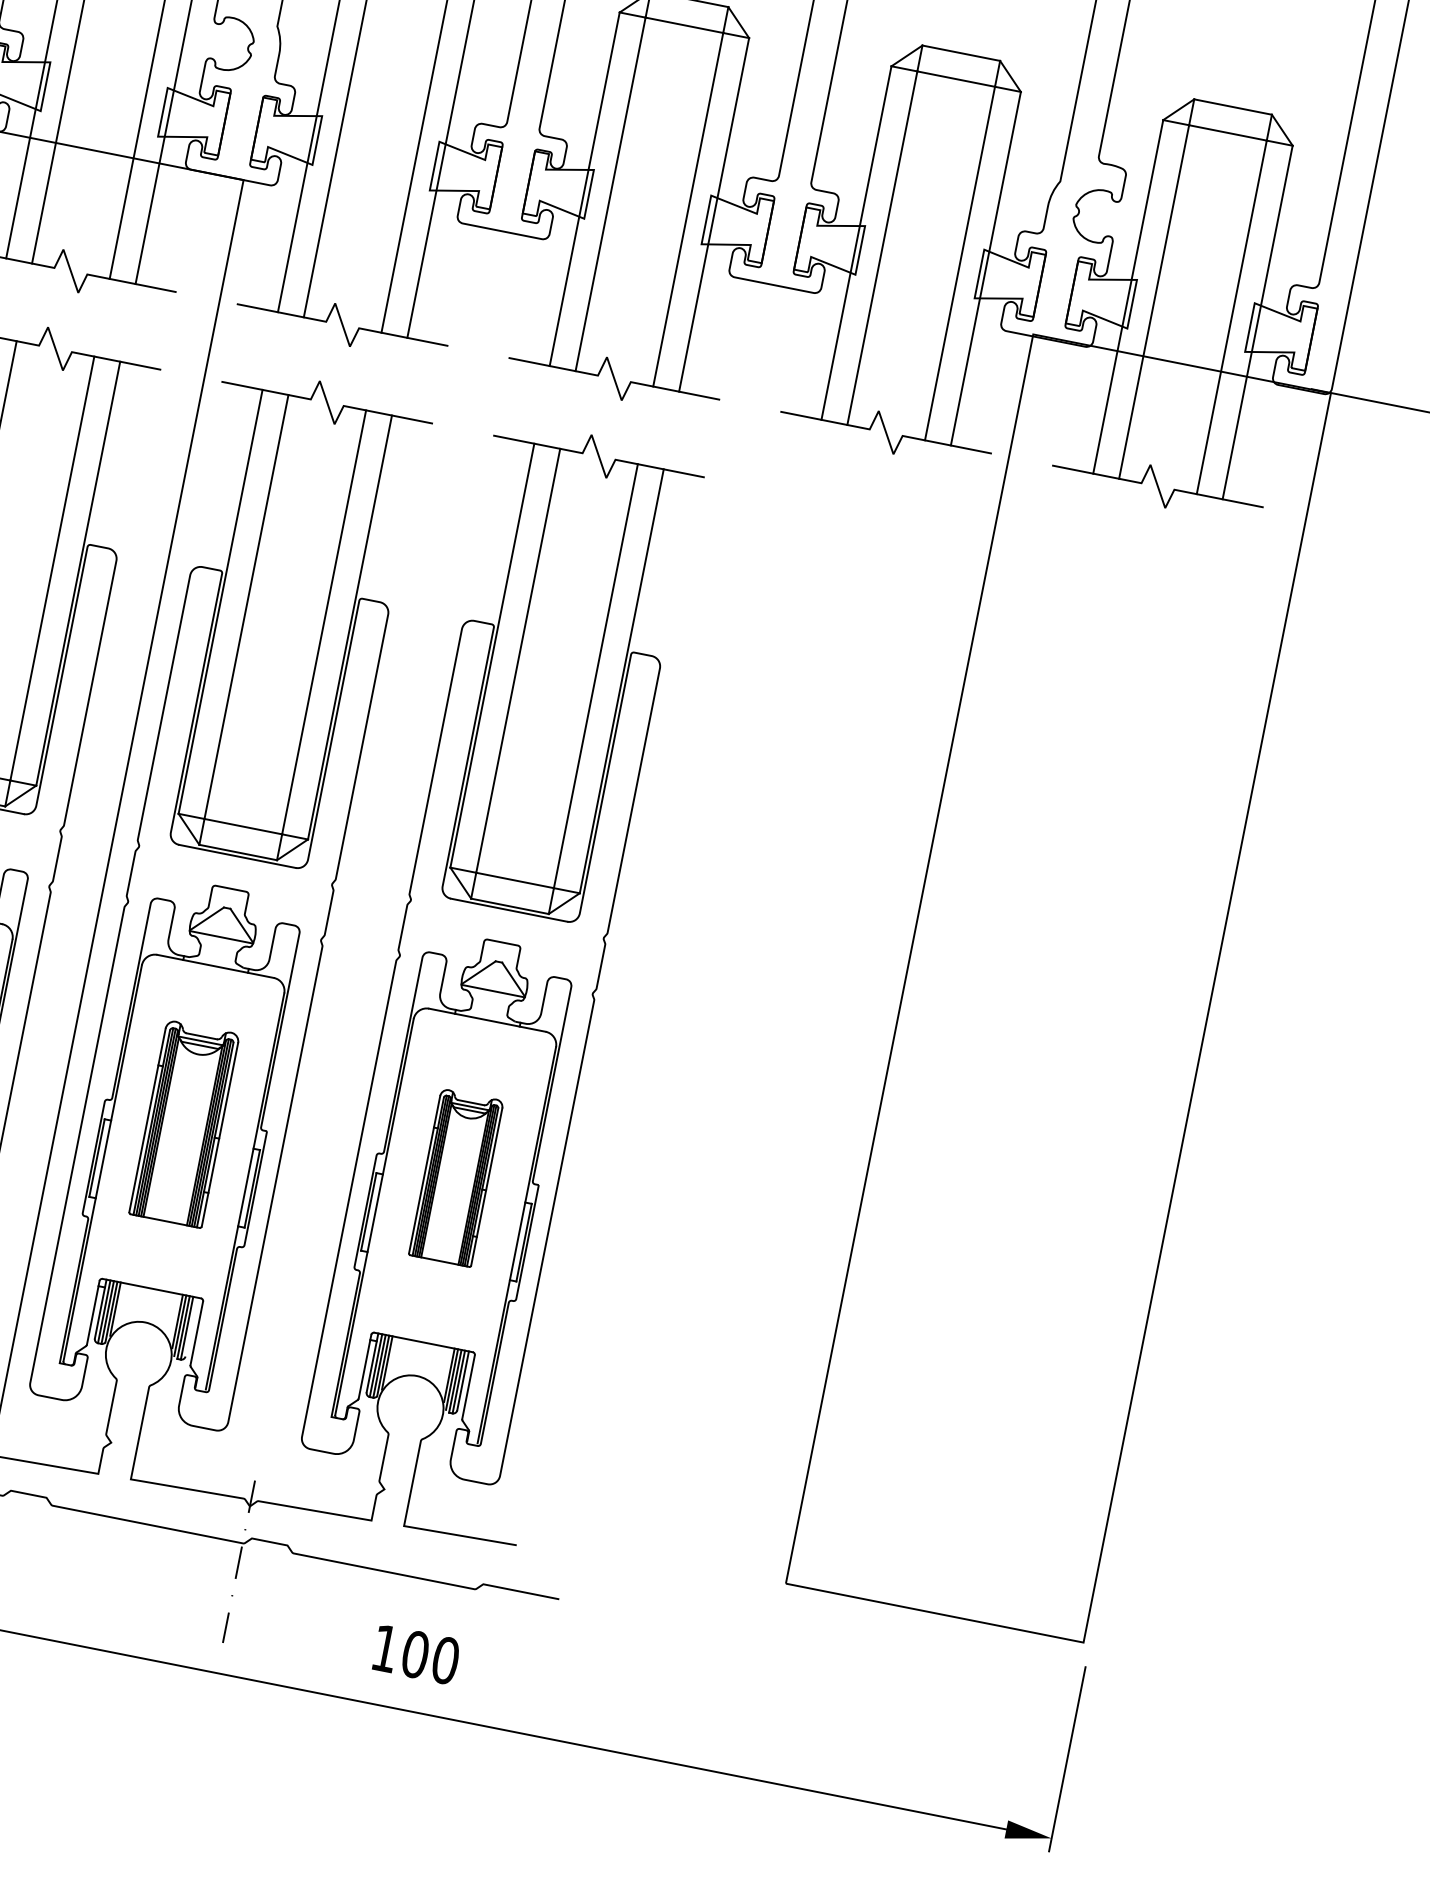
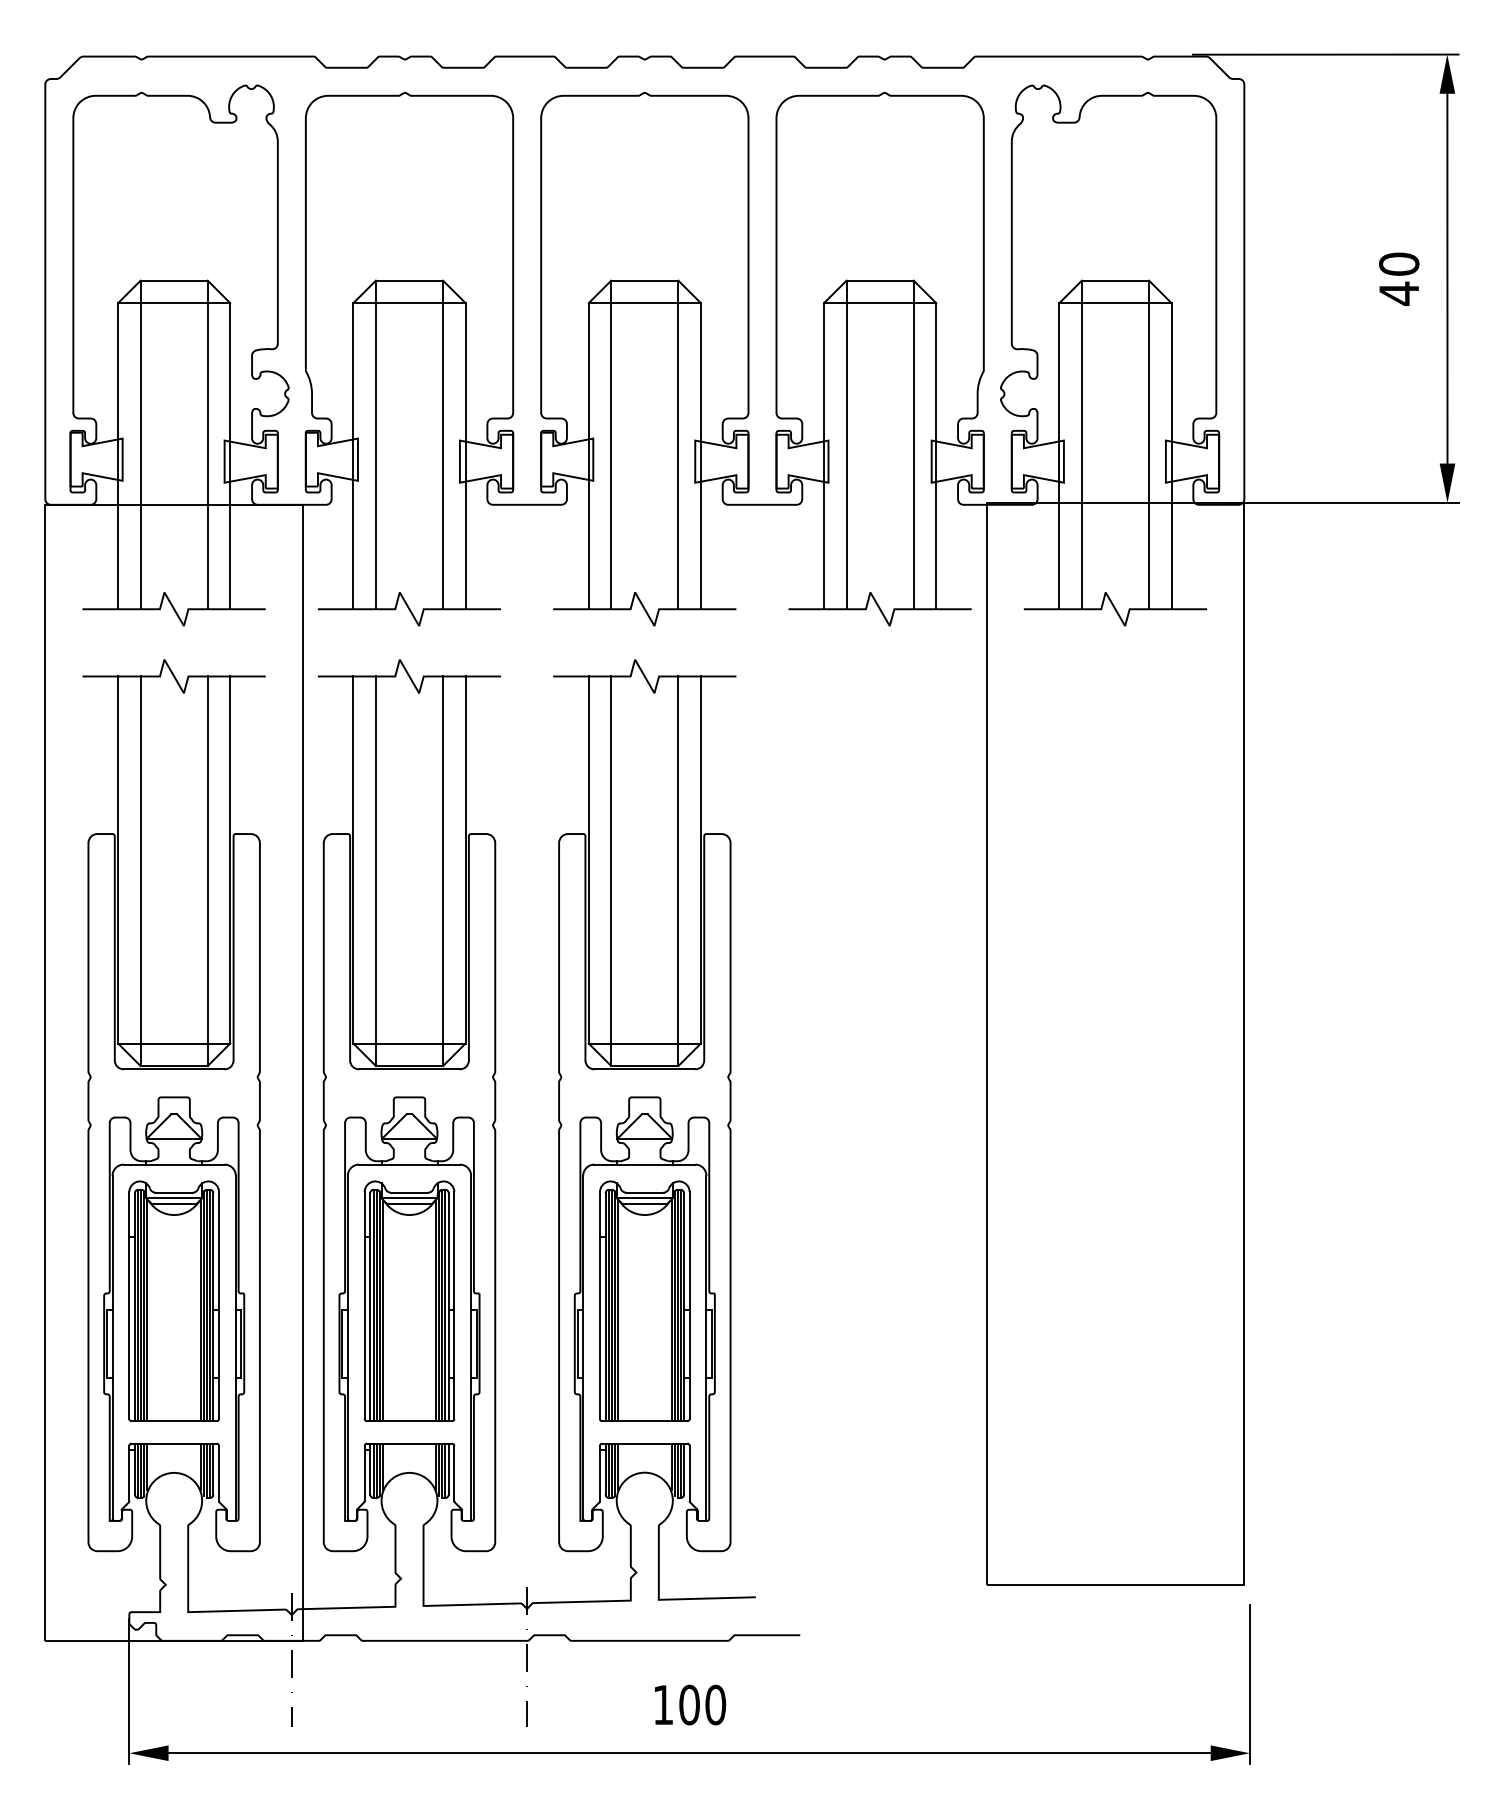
part: (184, 1123) -> (409, 1300), size x1.43
part: (455, 1177) -> (644, 1300), size x1.67
line: (191, 1326) -> (448, 1468), added

